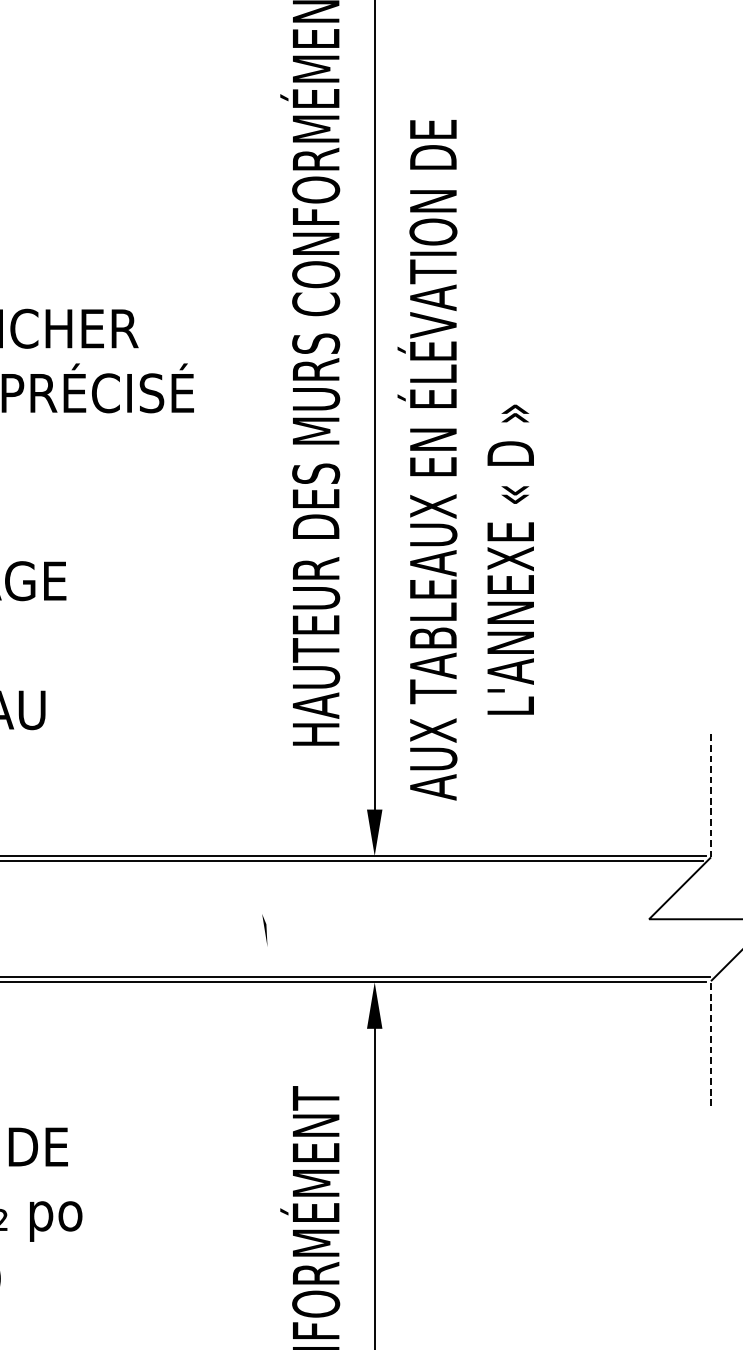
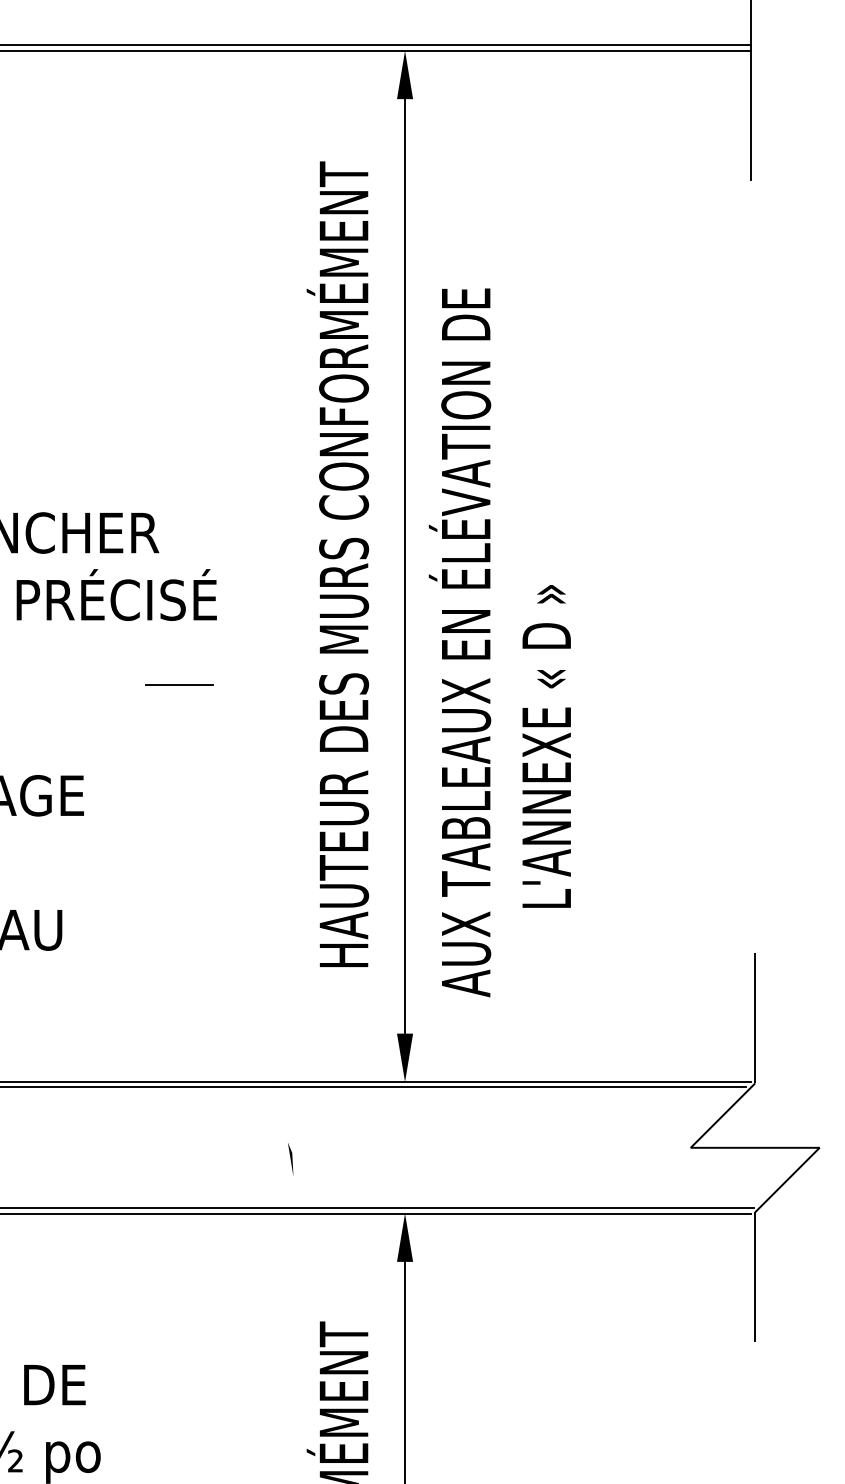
text: (465, 459) -> (499, 642), moved
line: (158, 474) -> (179, 684), added
line: (711, 794) -> (755, 1017), dashed -> solid
line: (711, 1042) -> (755, 1276), dashed -> solid

